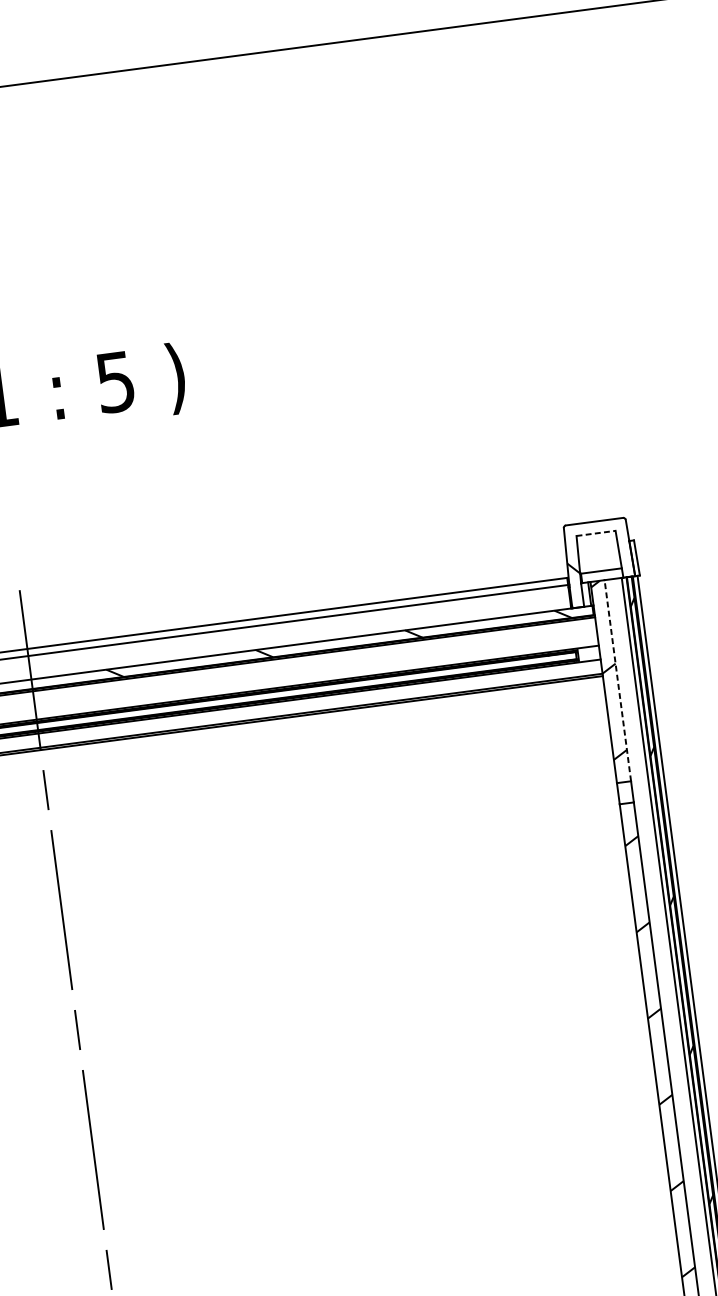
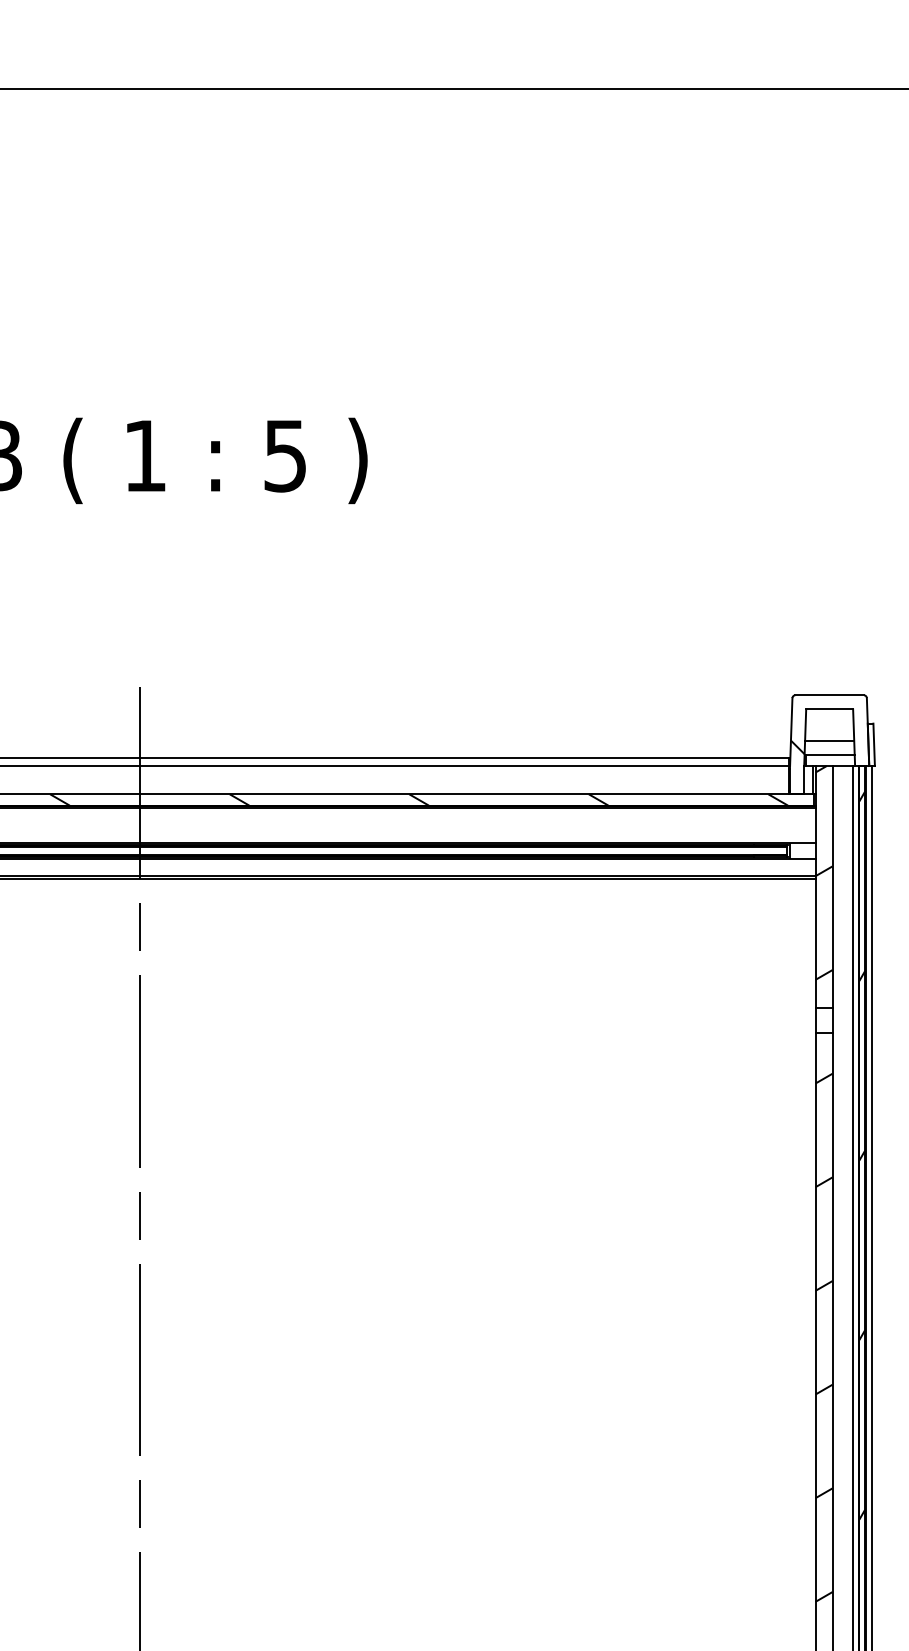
line: (596, 533) -> (830, 709), dashed -> solid
line: (599, 559) -> (829, 740), added
line: (617, 680) -> (832, 886), dashed -> solid

